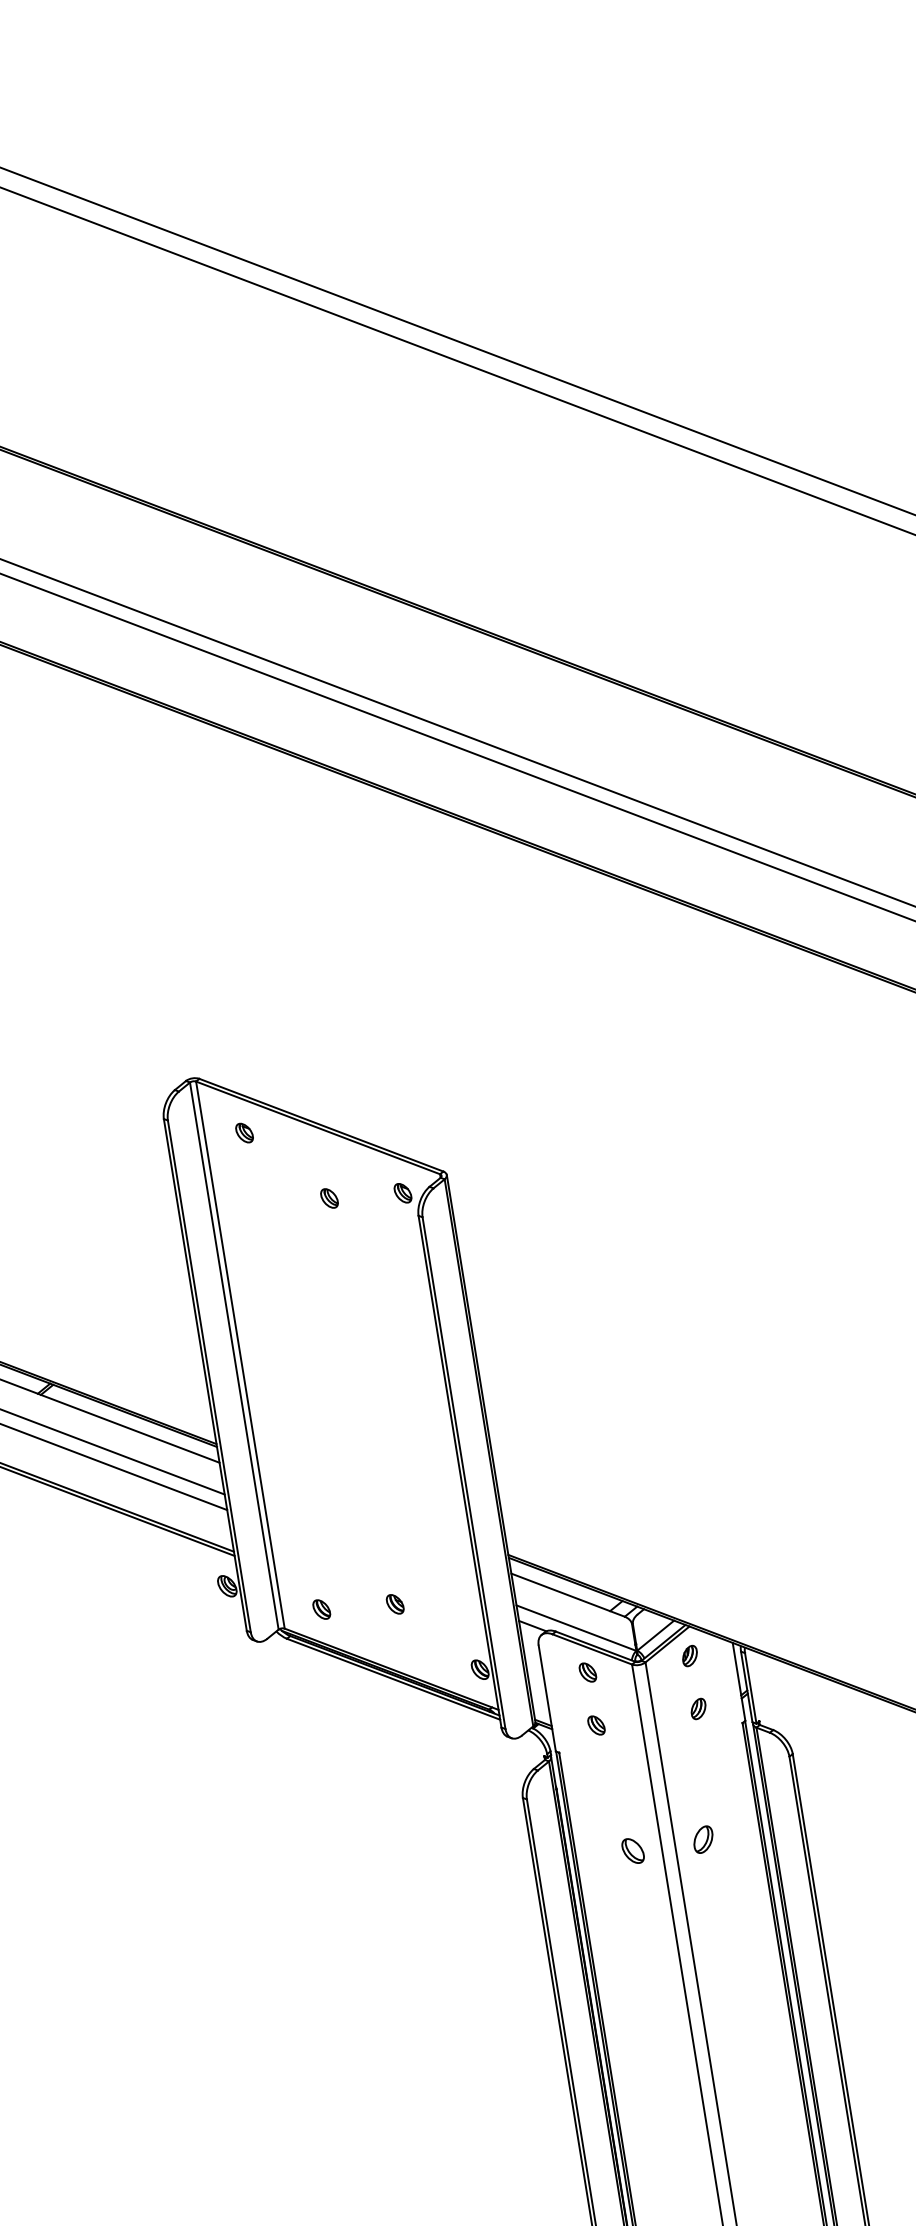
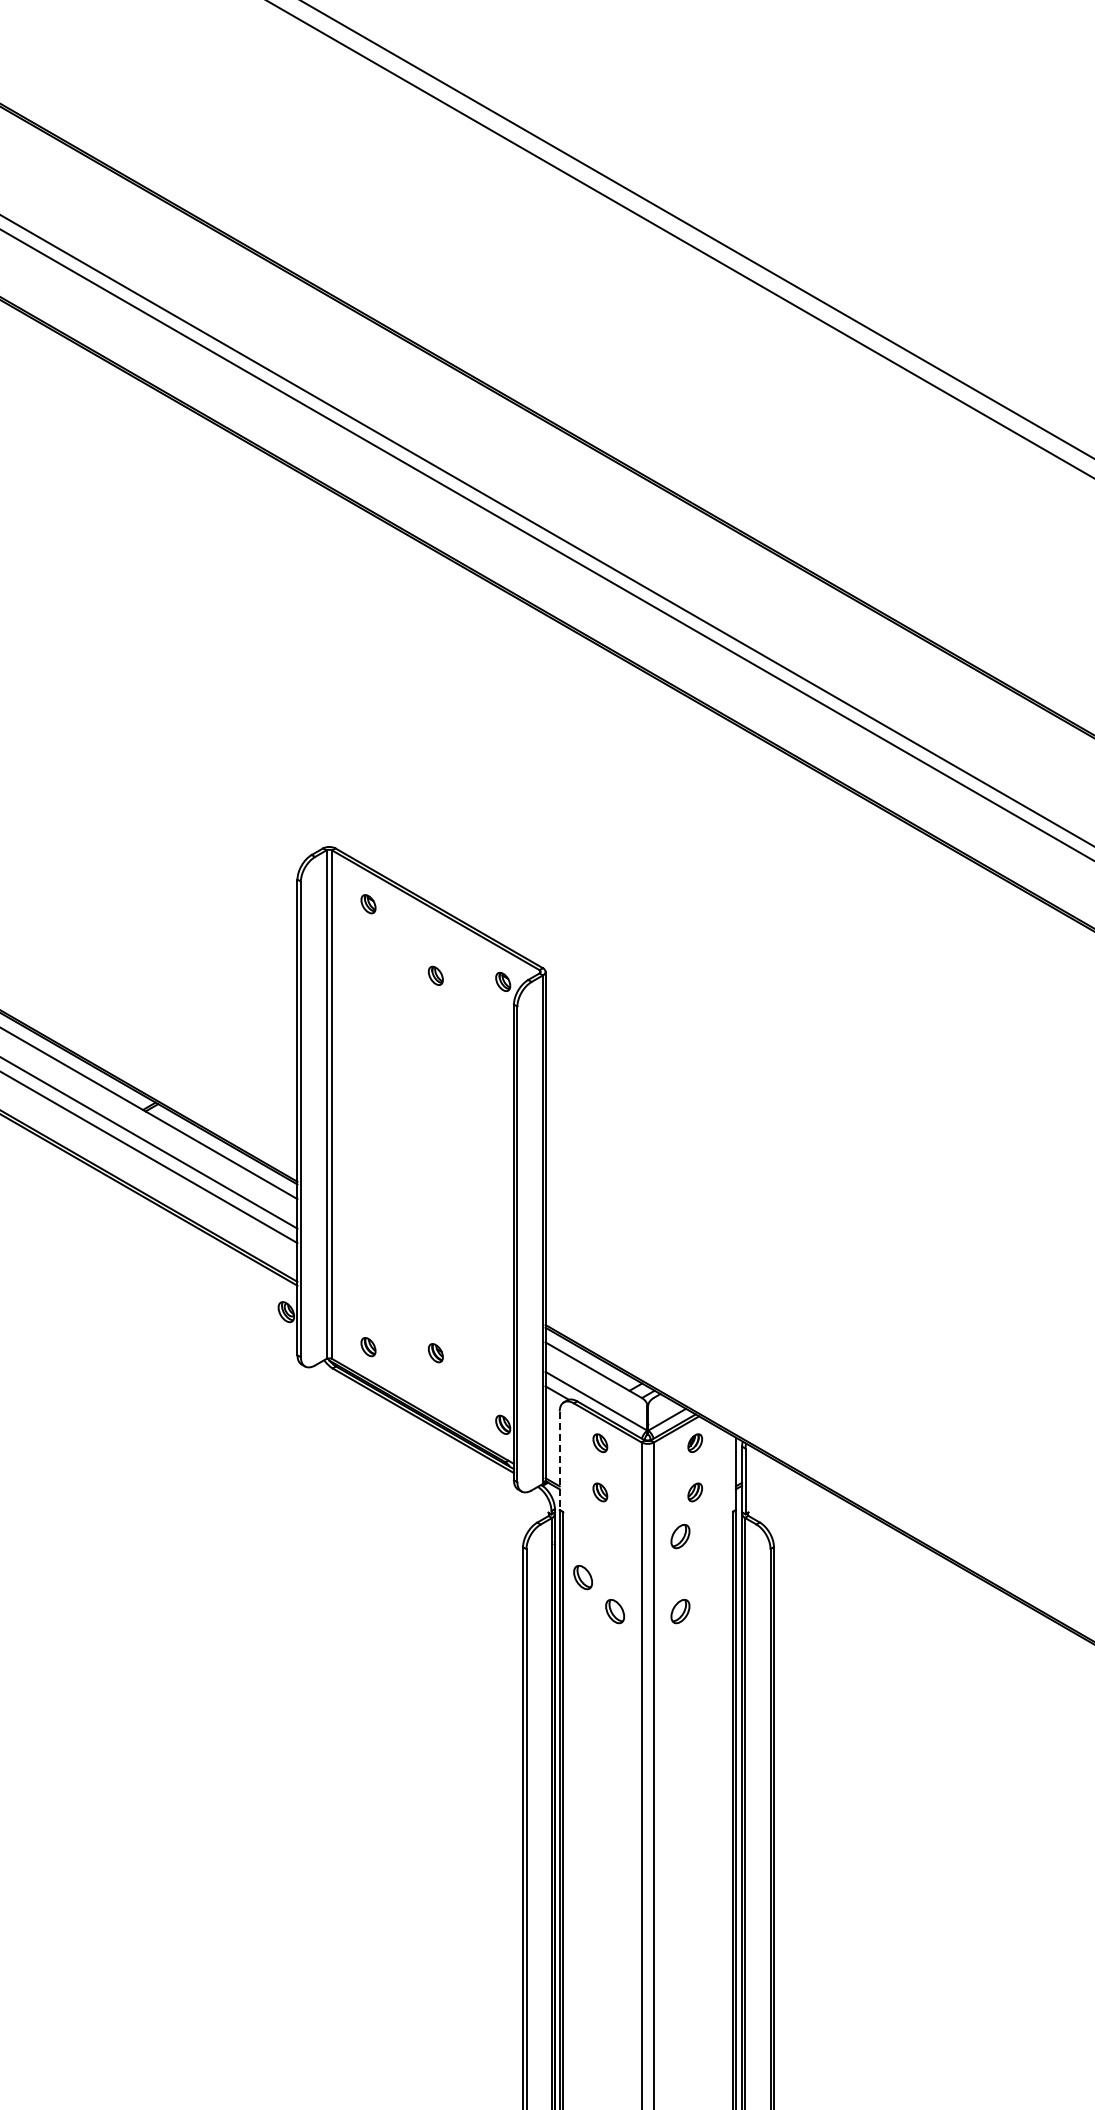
line: (547, 1699) -> (559, 1461), solid -> dashed
part: (690, 1758) -> (680, 1536), added
part: (592, 1820) -> (582, 1577), added

